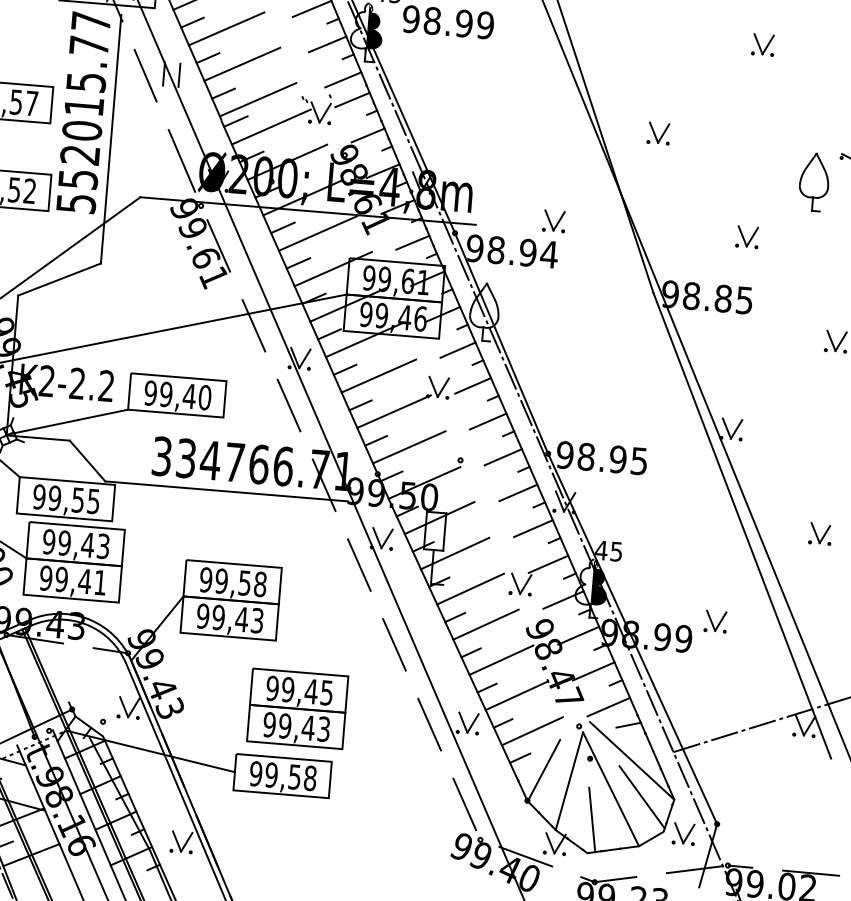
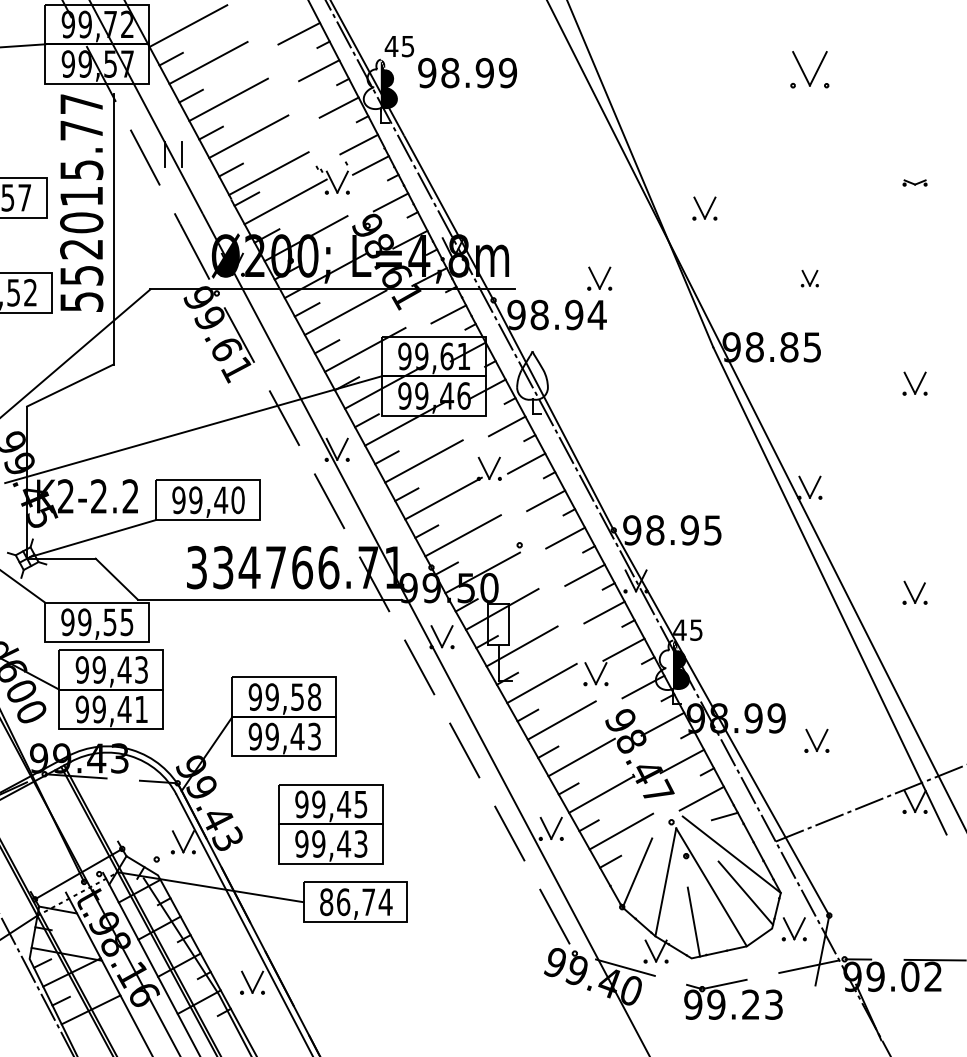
part: (762, 44) -> (809, 69), size x1.6
part: (658, 133) -> (704, 208), moved
part: (814, 181) -> (877, 212), removed
part: (747, 237) -> (809, 278), size x0.7
part: (715, 621) -> (816, 740), moved
part: (297, 709) -> (330, 824), moved
text: (283, 776) -> (356, 902), 99,58 -> 86,74

